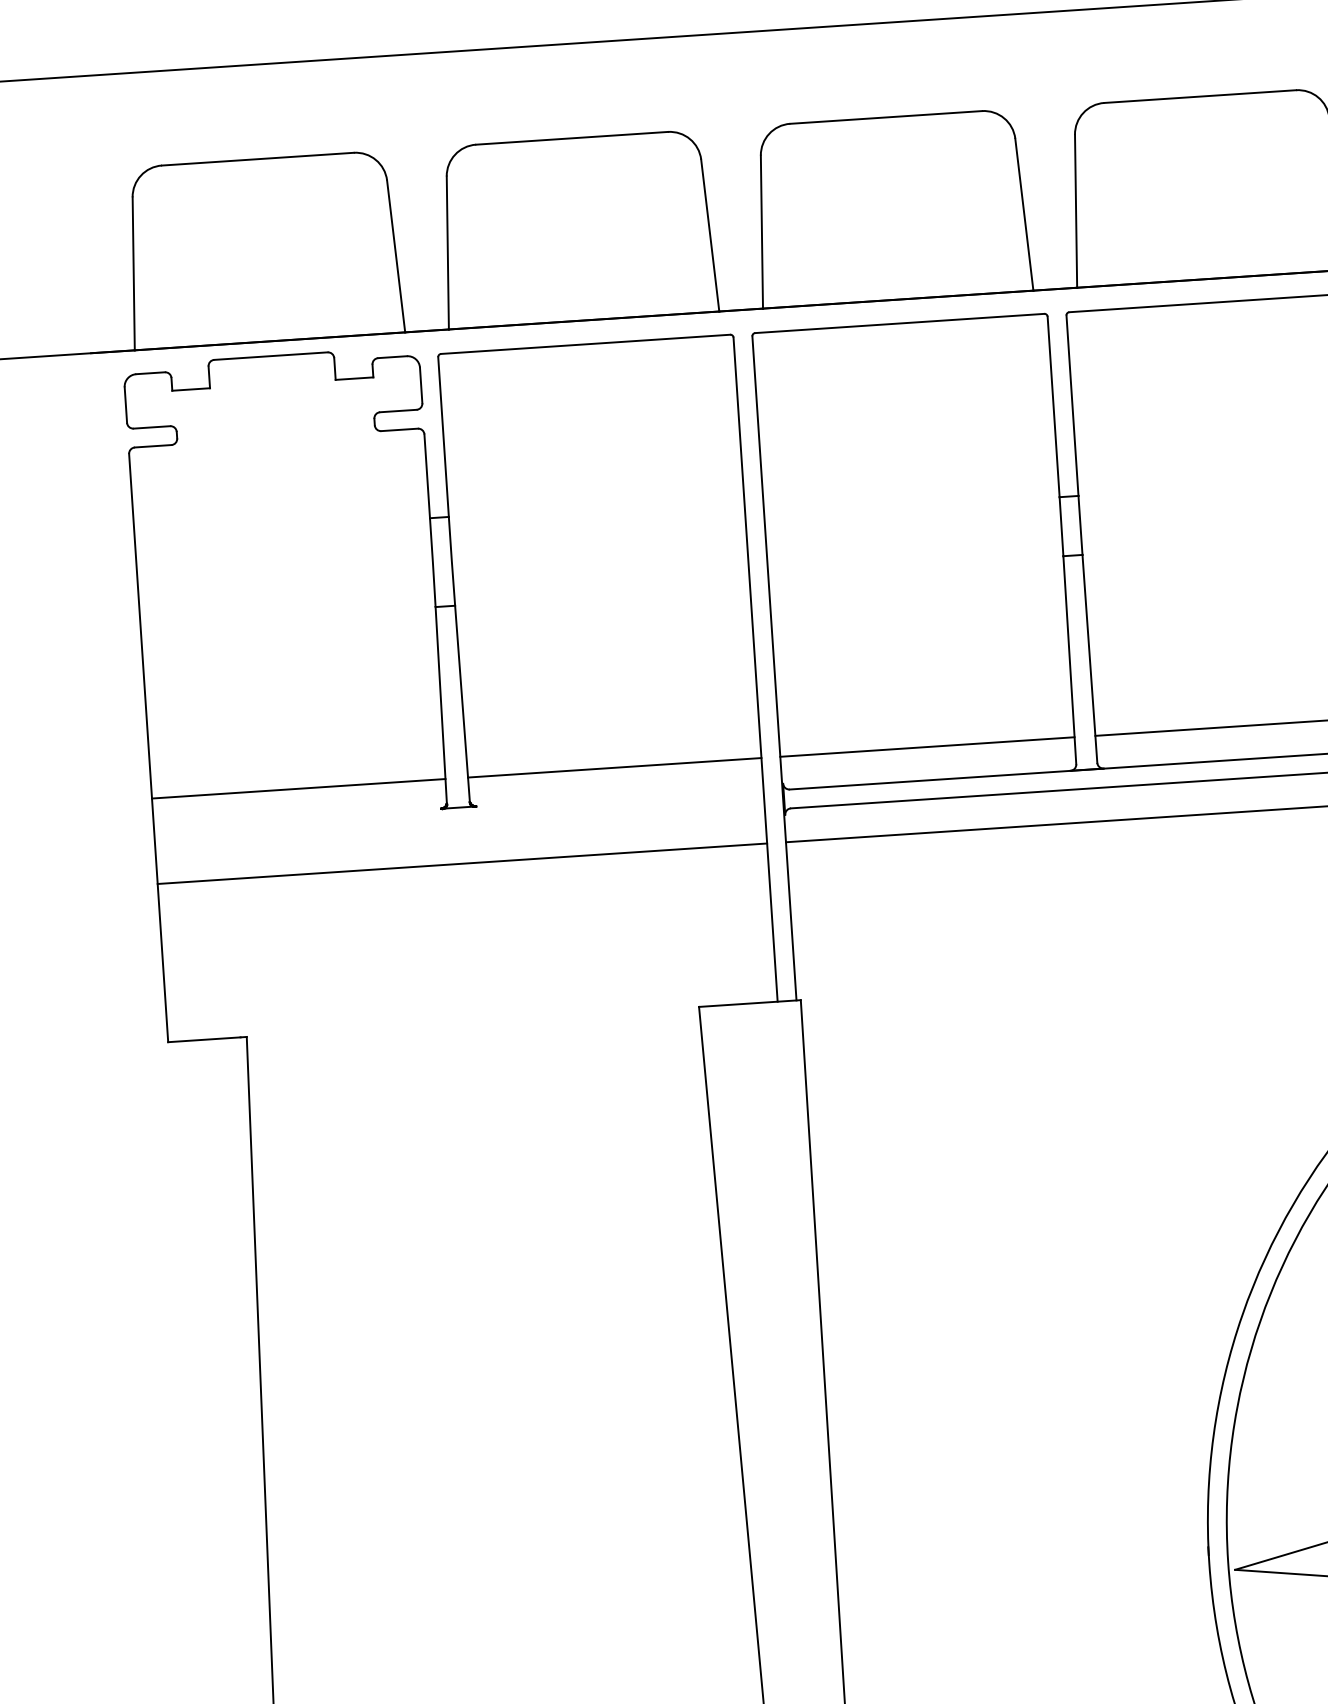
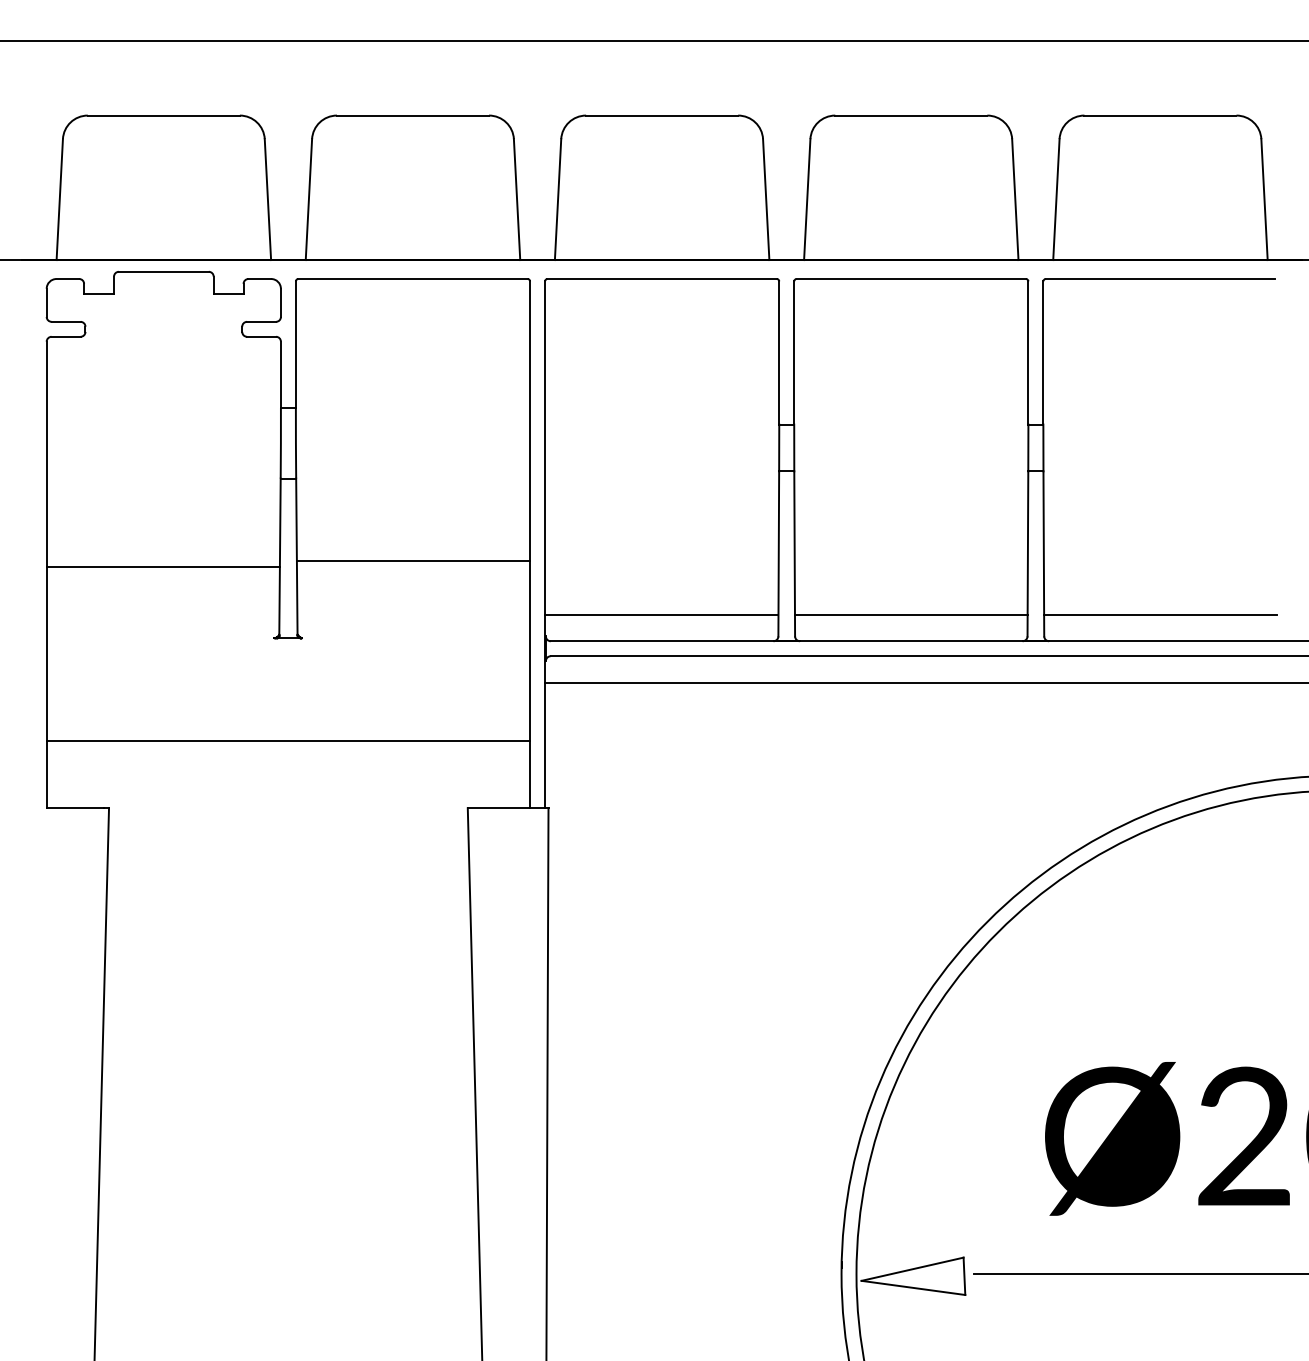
line: (614, 767) -> (413, 560), moved
line: (297, 788) -> (162, 566), moved
line: (462, 863) -> (288, 740), moved

